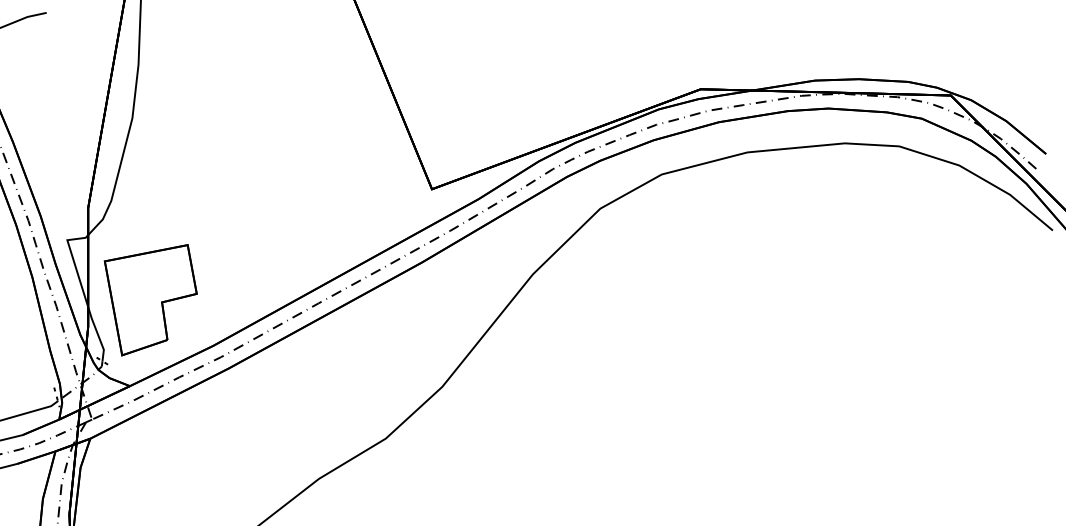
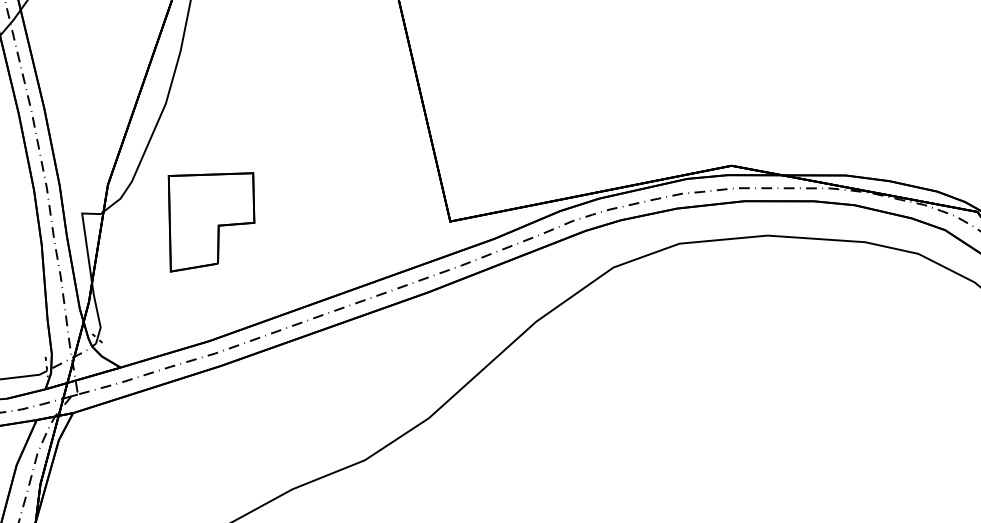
part: (150, 300) -> (207, 221), moved

